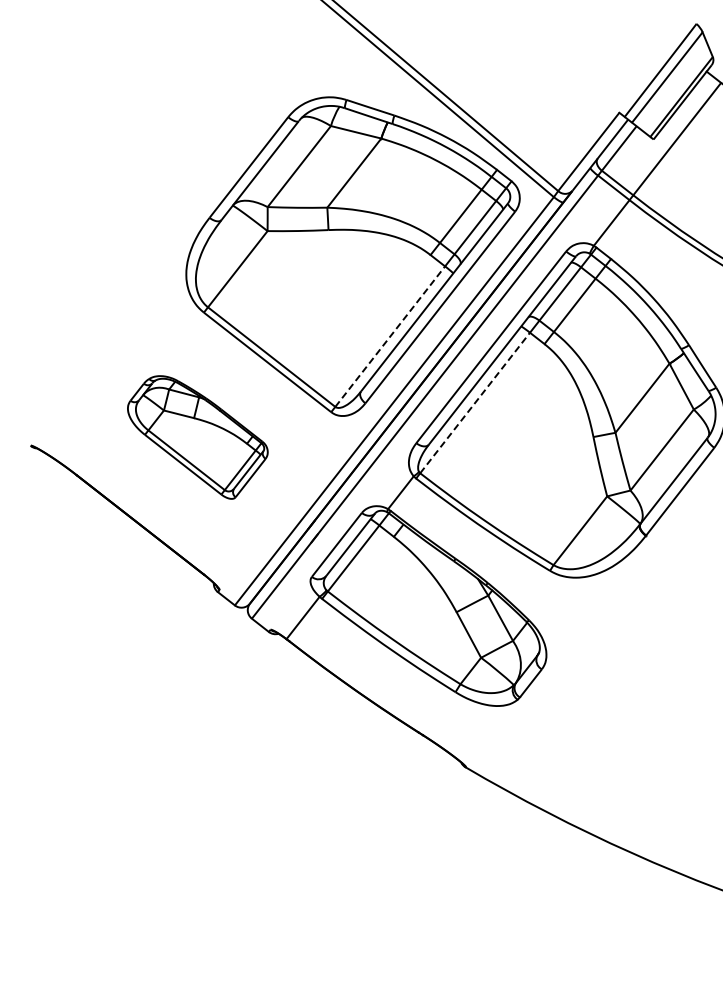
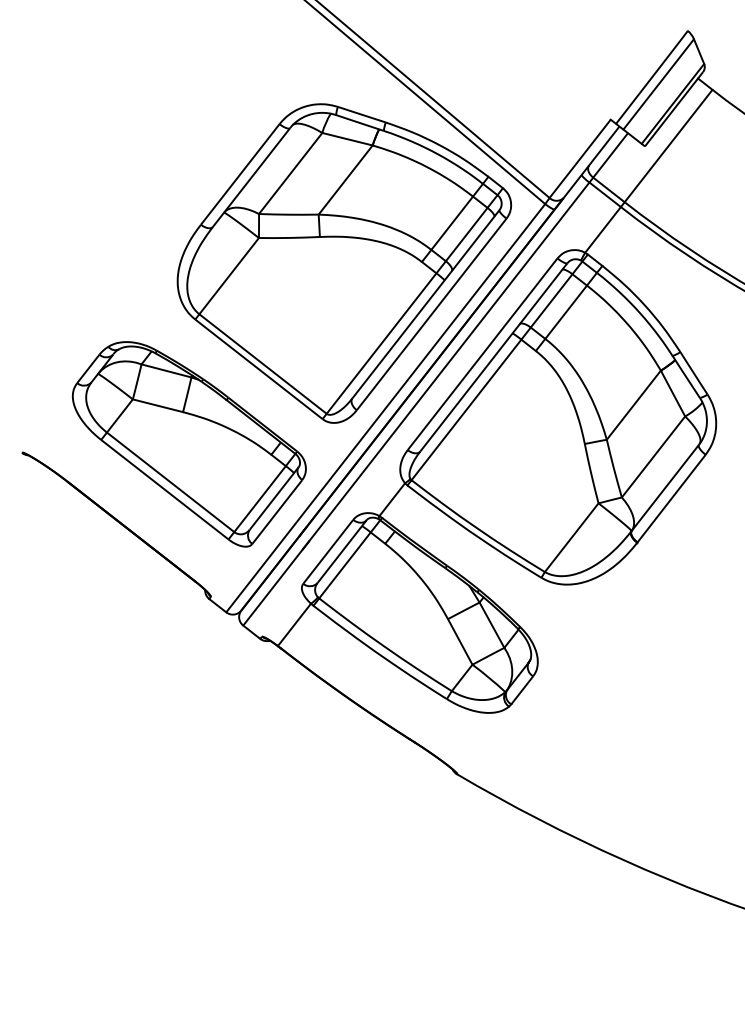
line: (390, 336) -> (381, 343), dashed -> solid
line: (475, 402) -> (466, 409), dashed -> solid
part: (197, 437) -> (188, 444), size x1.67

